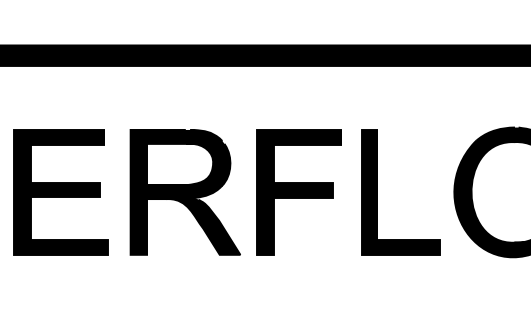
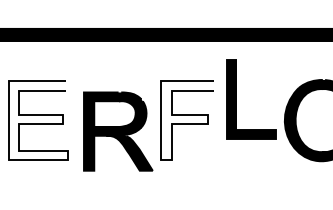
fill: (61, 192) -> (38, 120), removed
part: (185, 192) -> (118, 131), moved
fill: (299, 192) -> (187, 120), removed
part: (377, 192) -> (236, 99), moved

